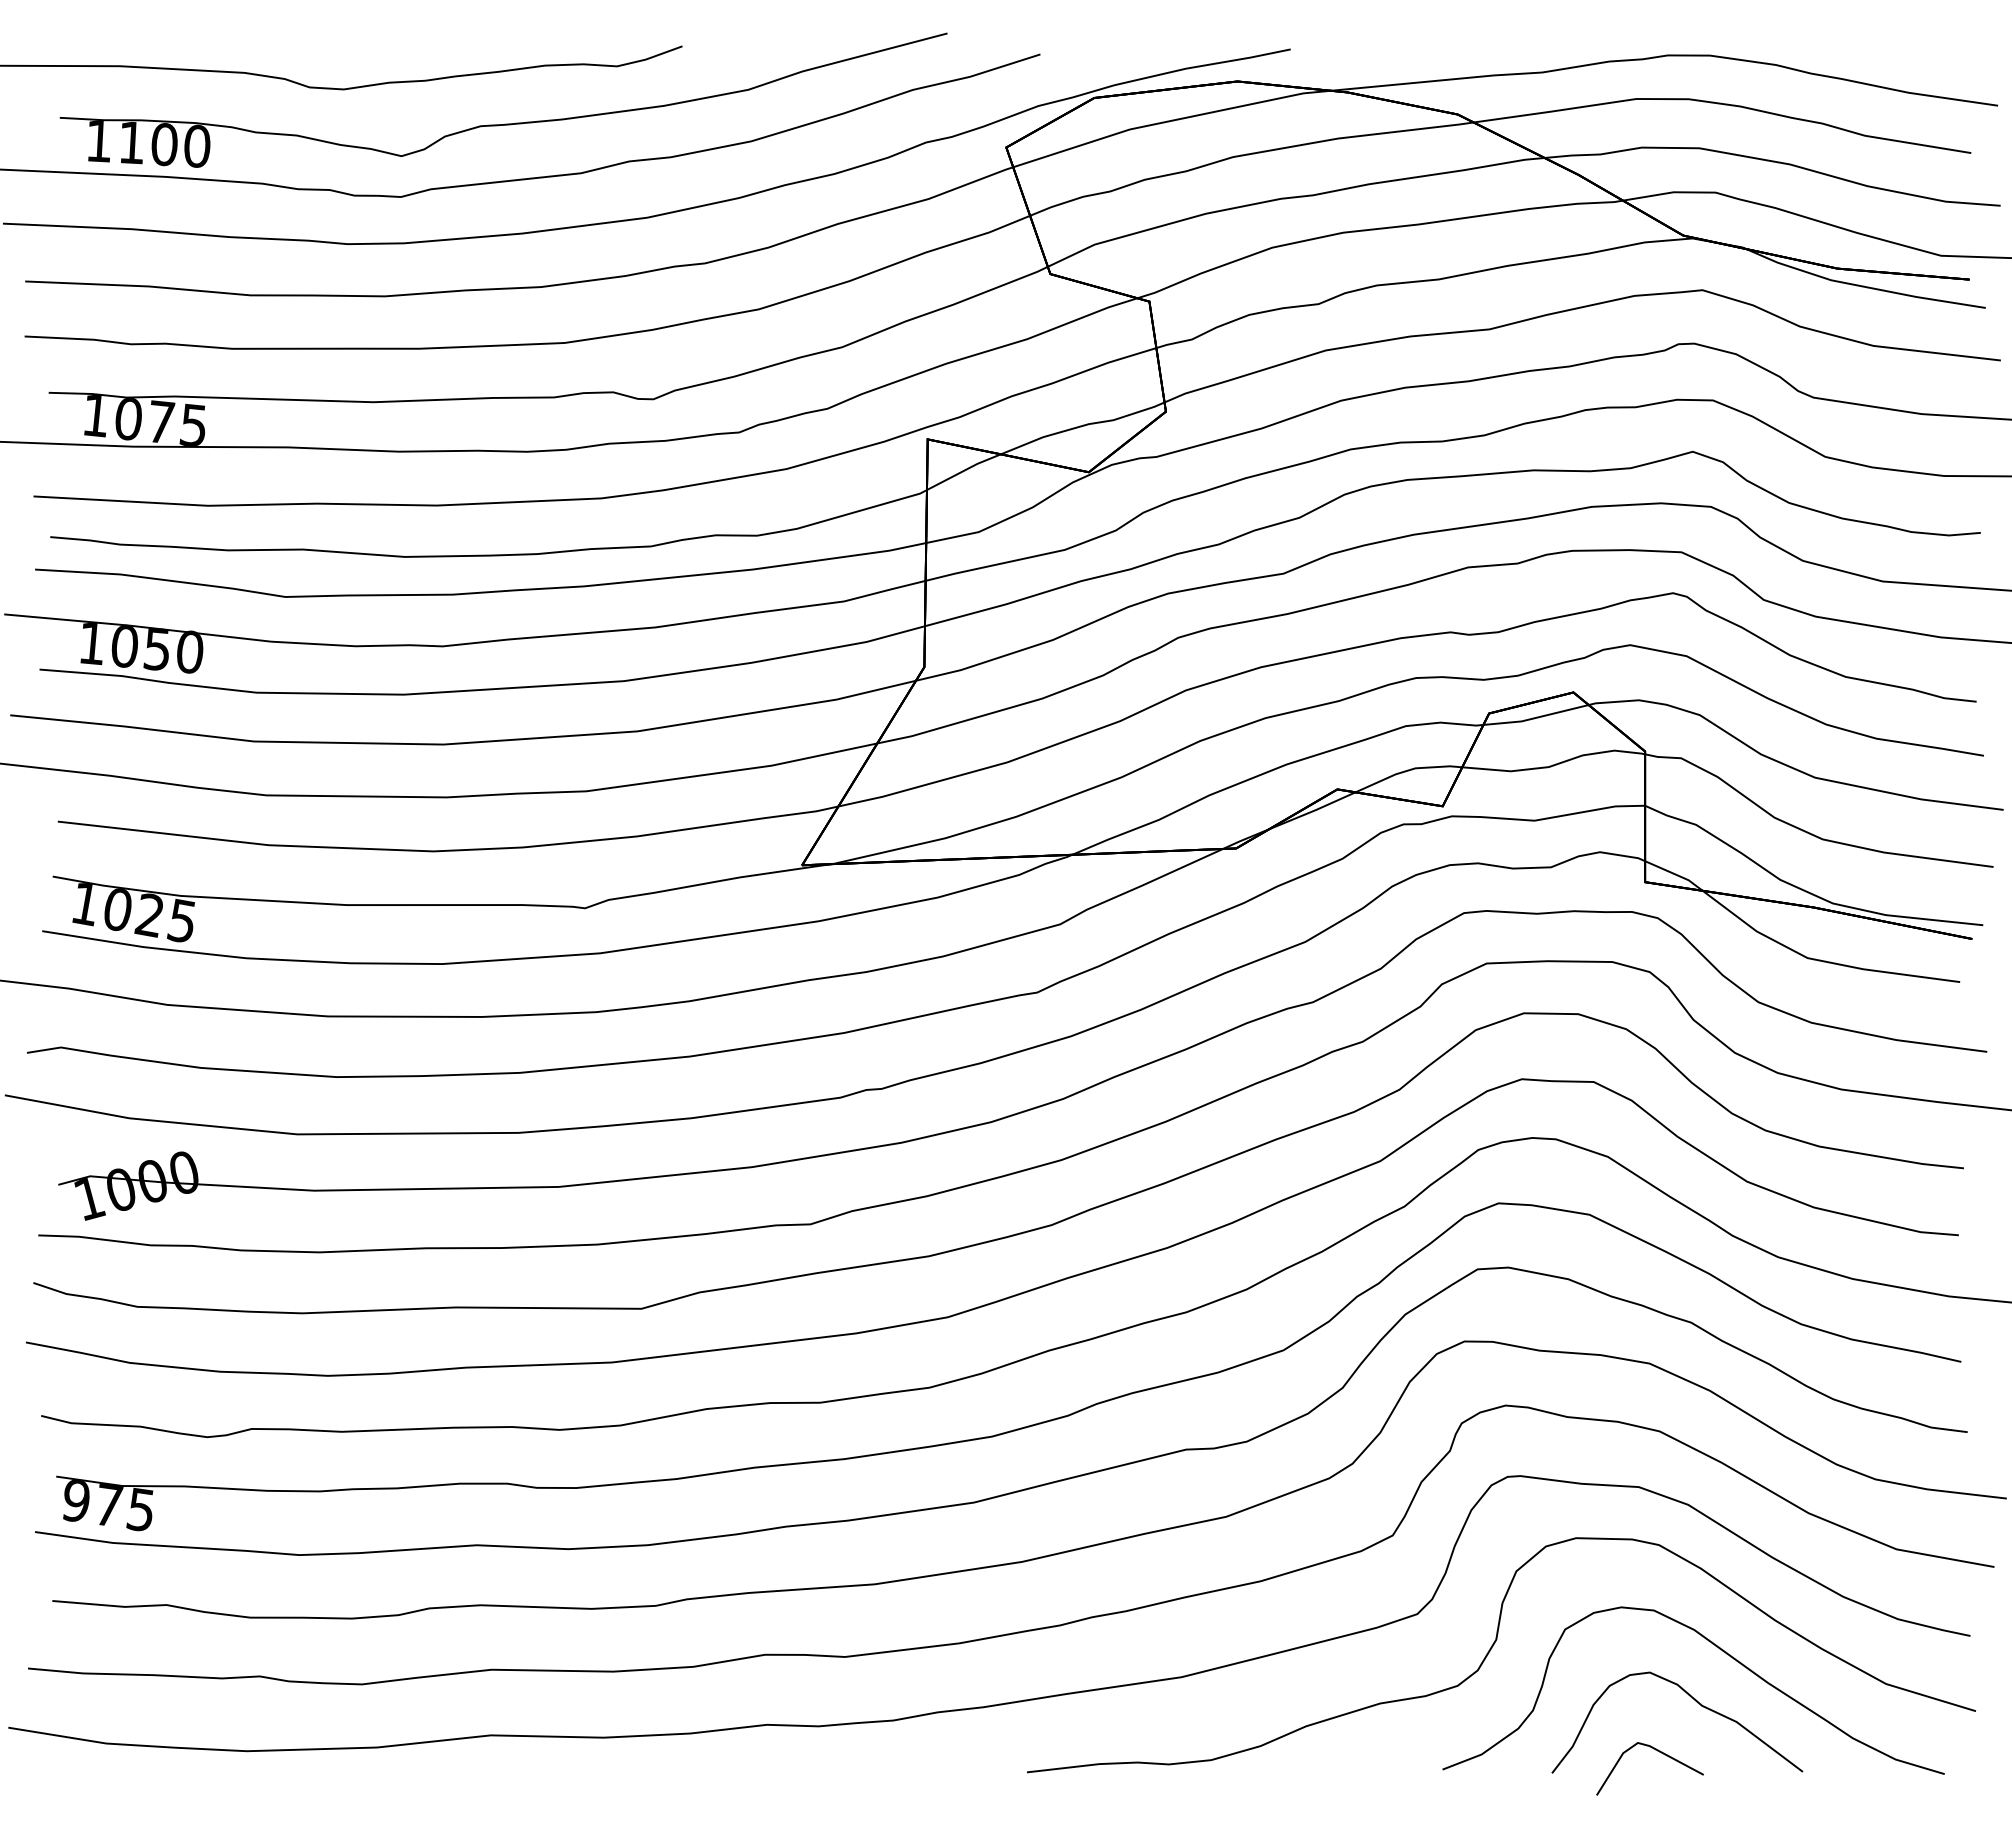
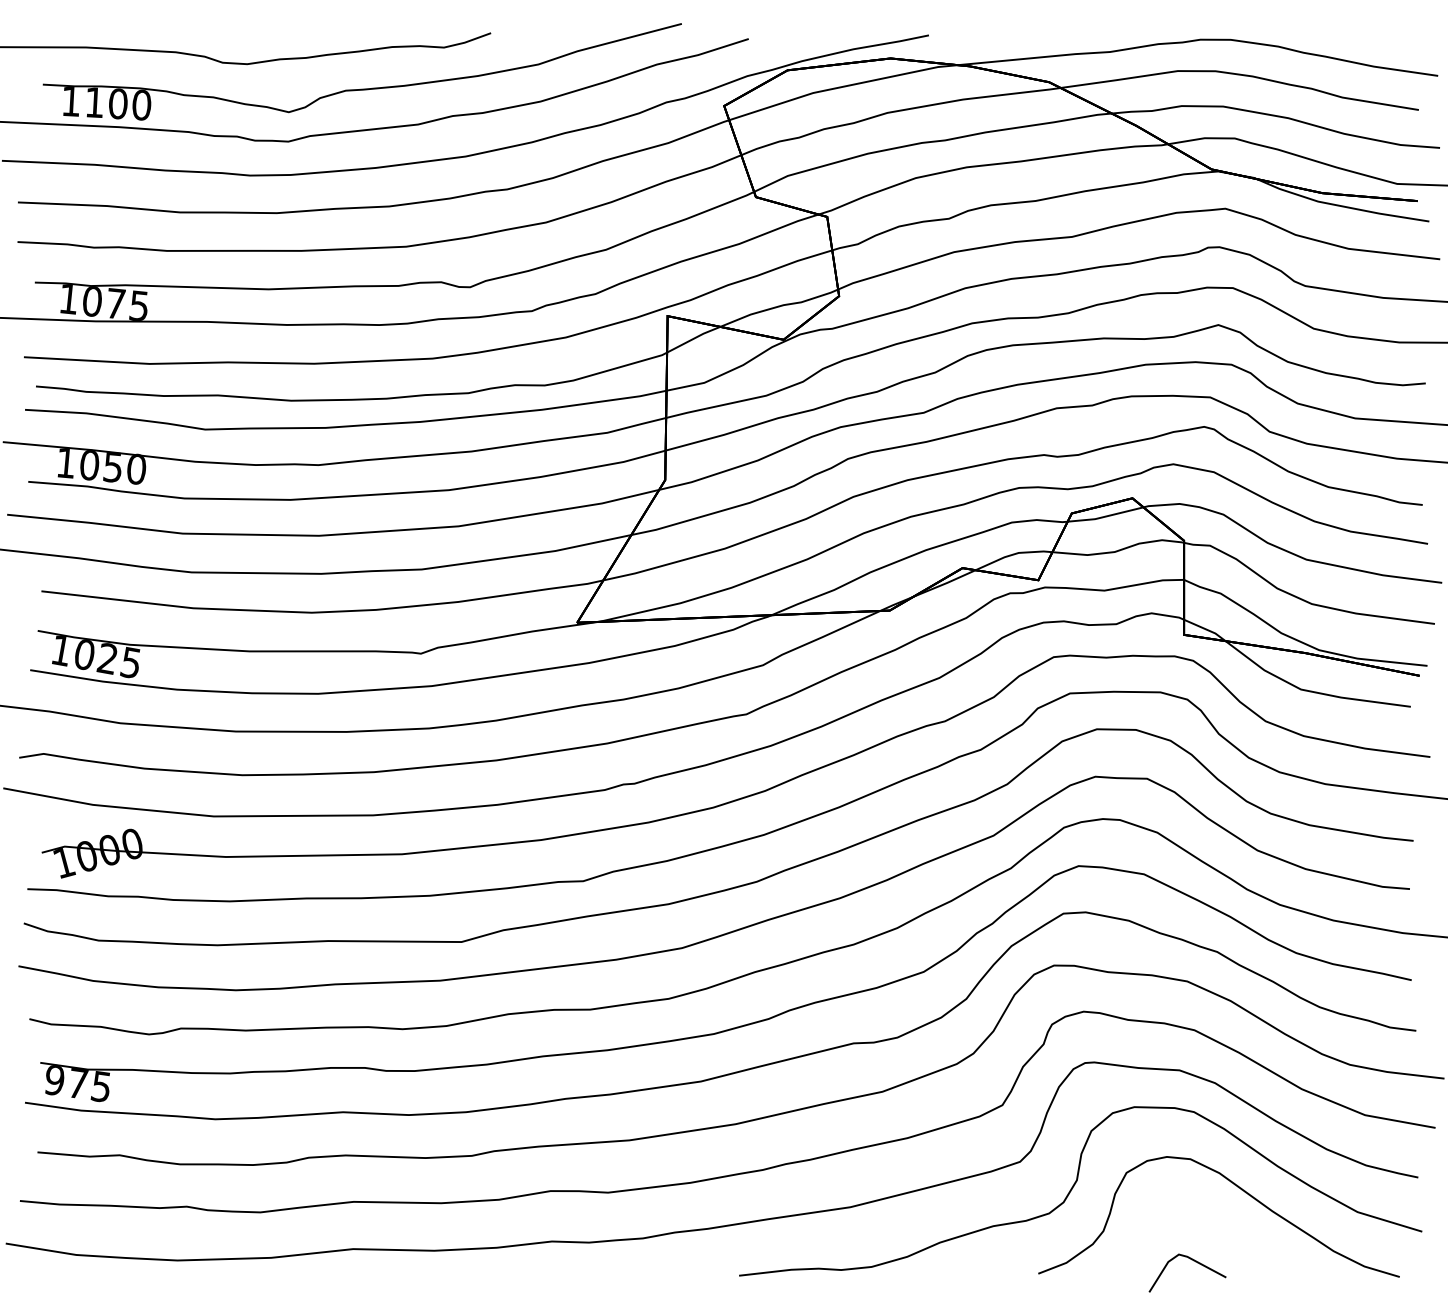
curve: (1696, 1702) -> (1221, 1225), removed

